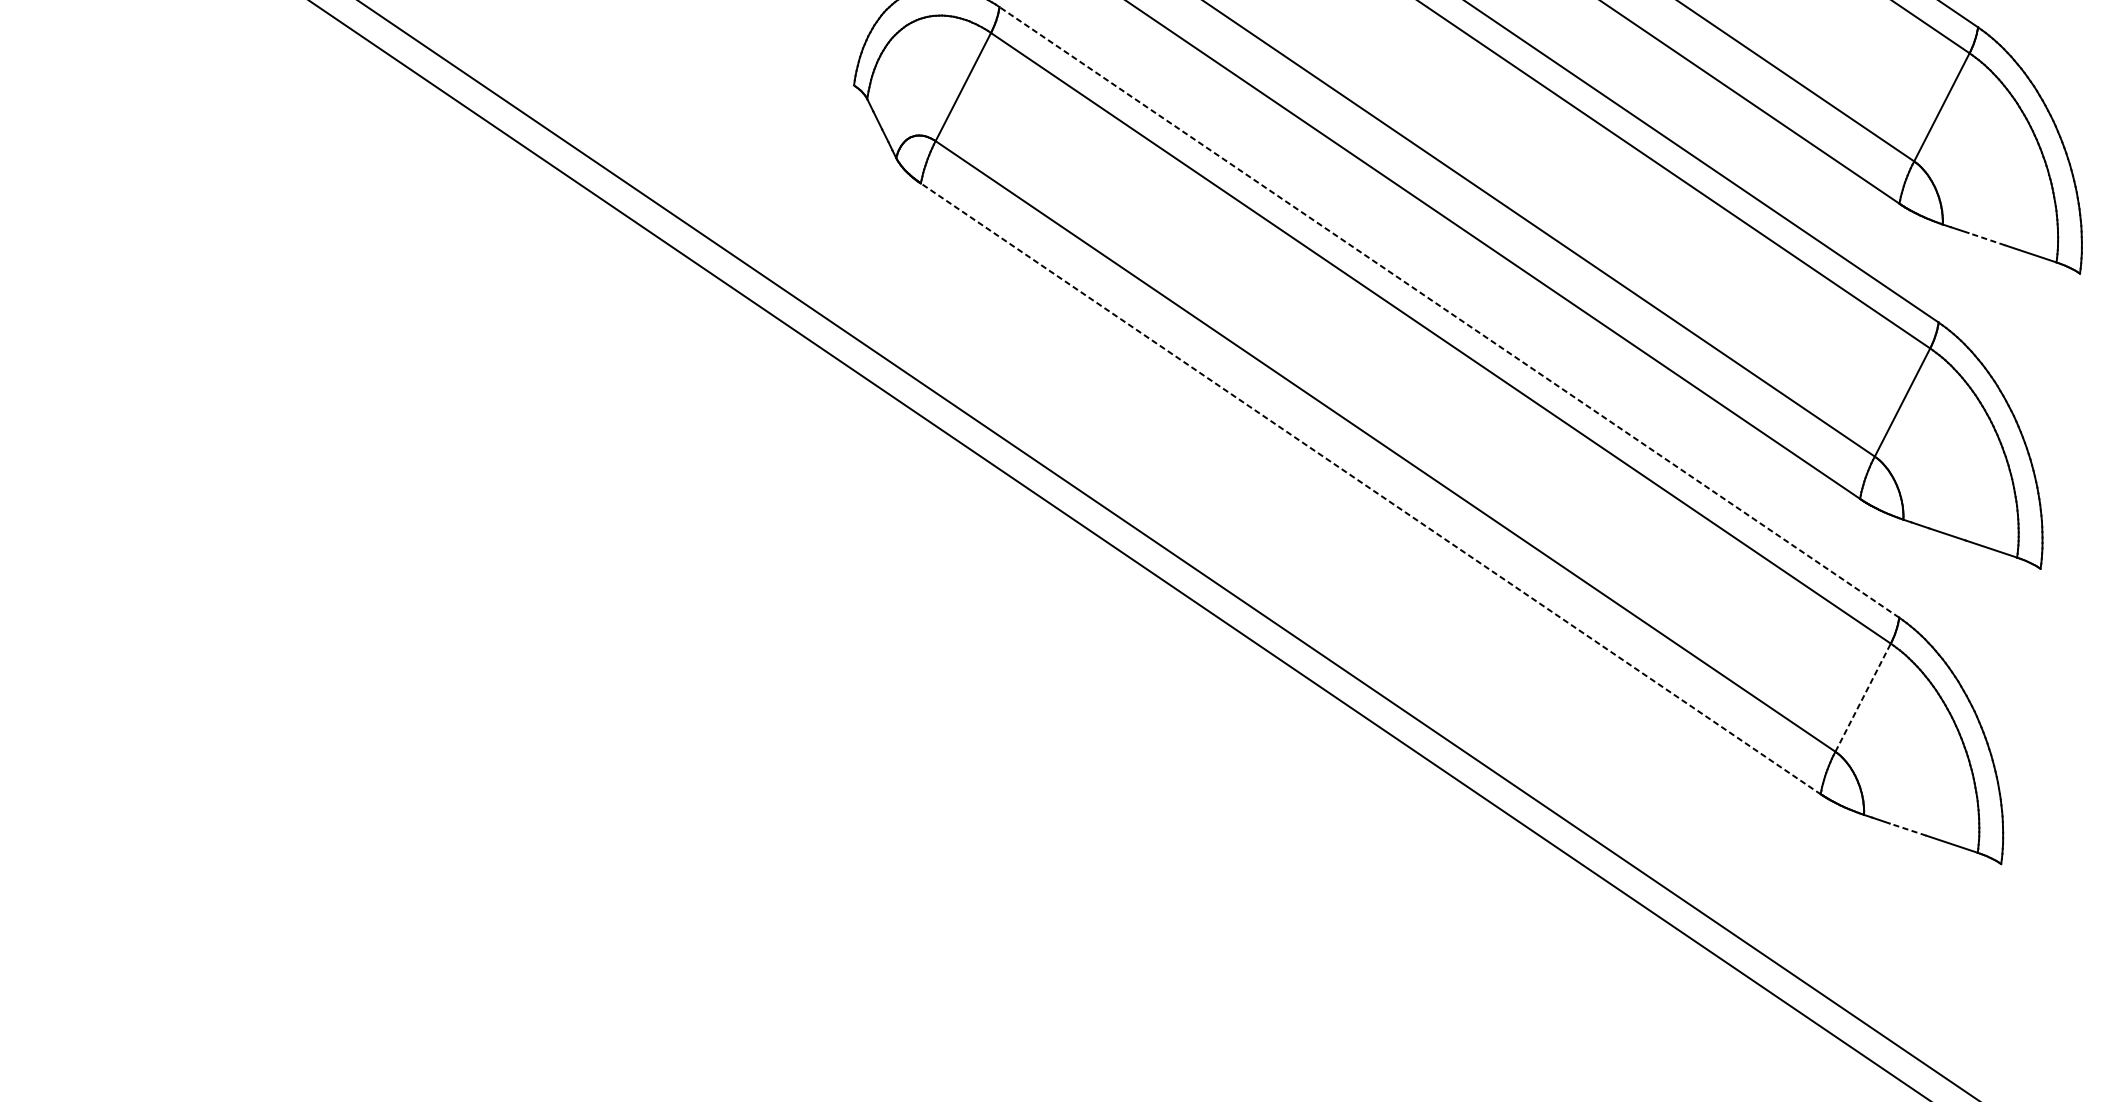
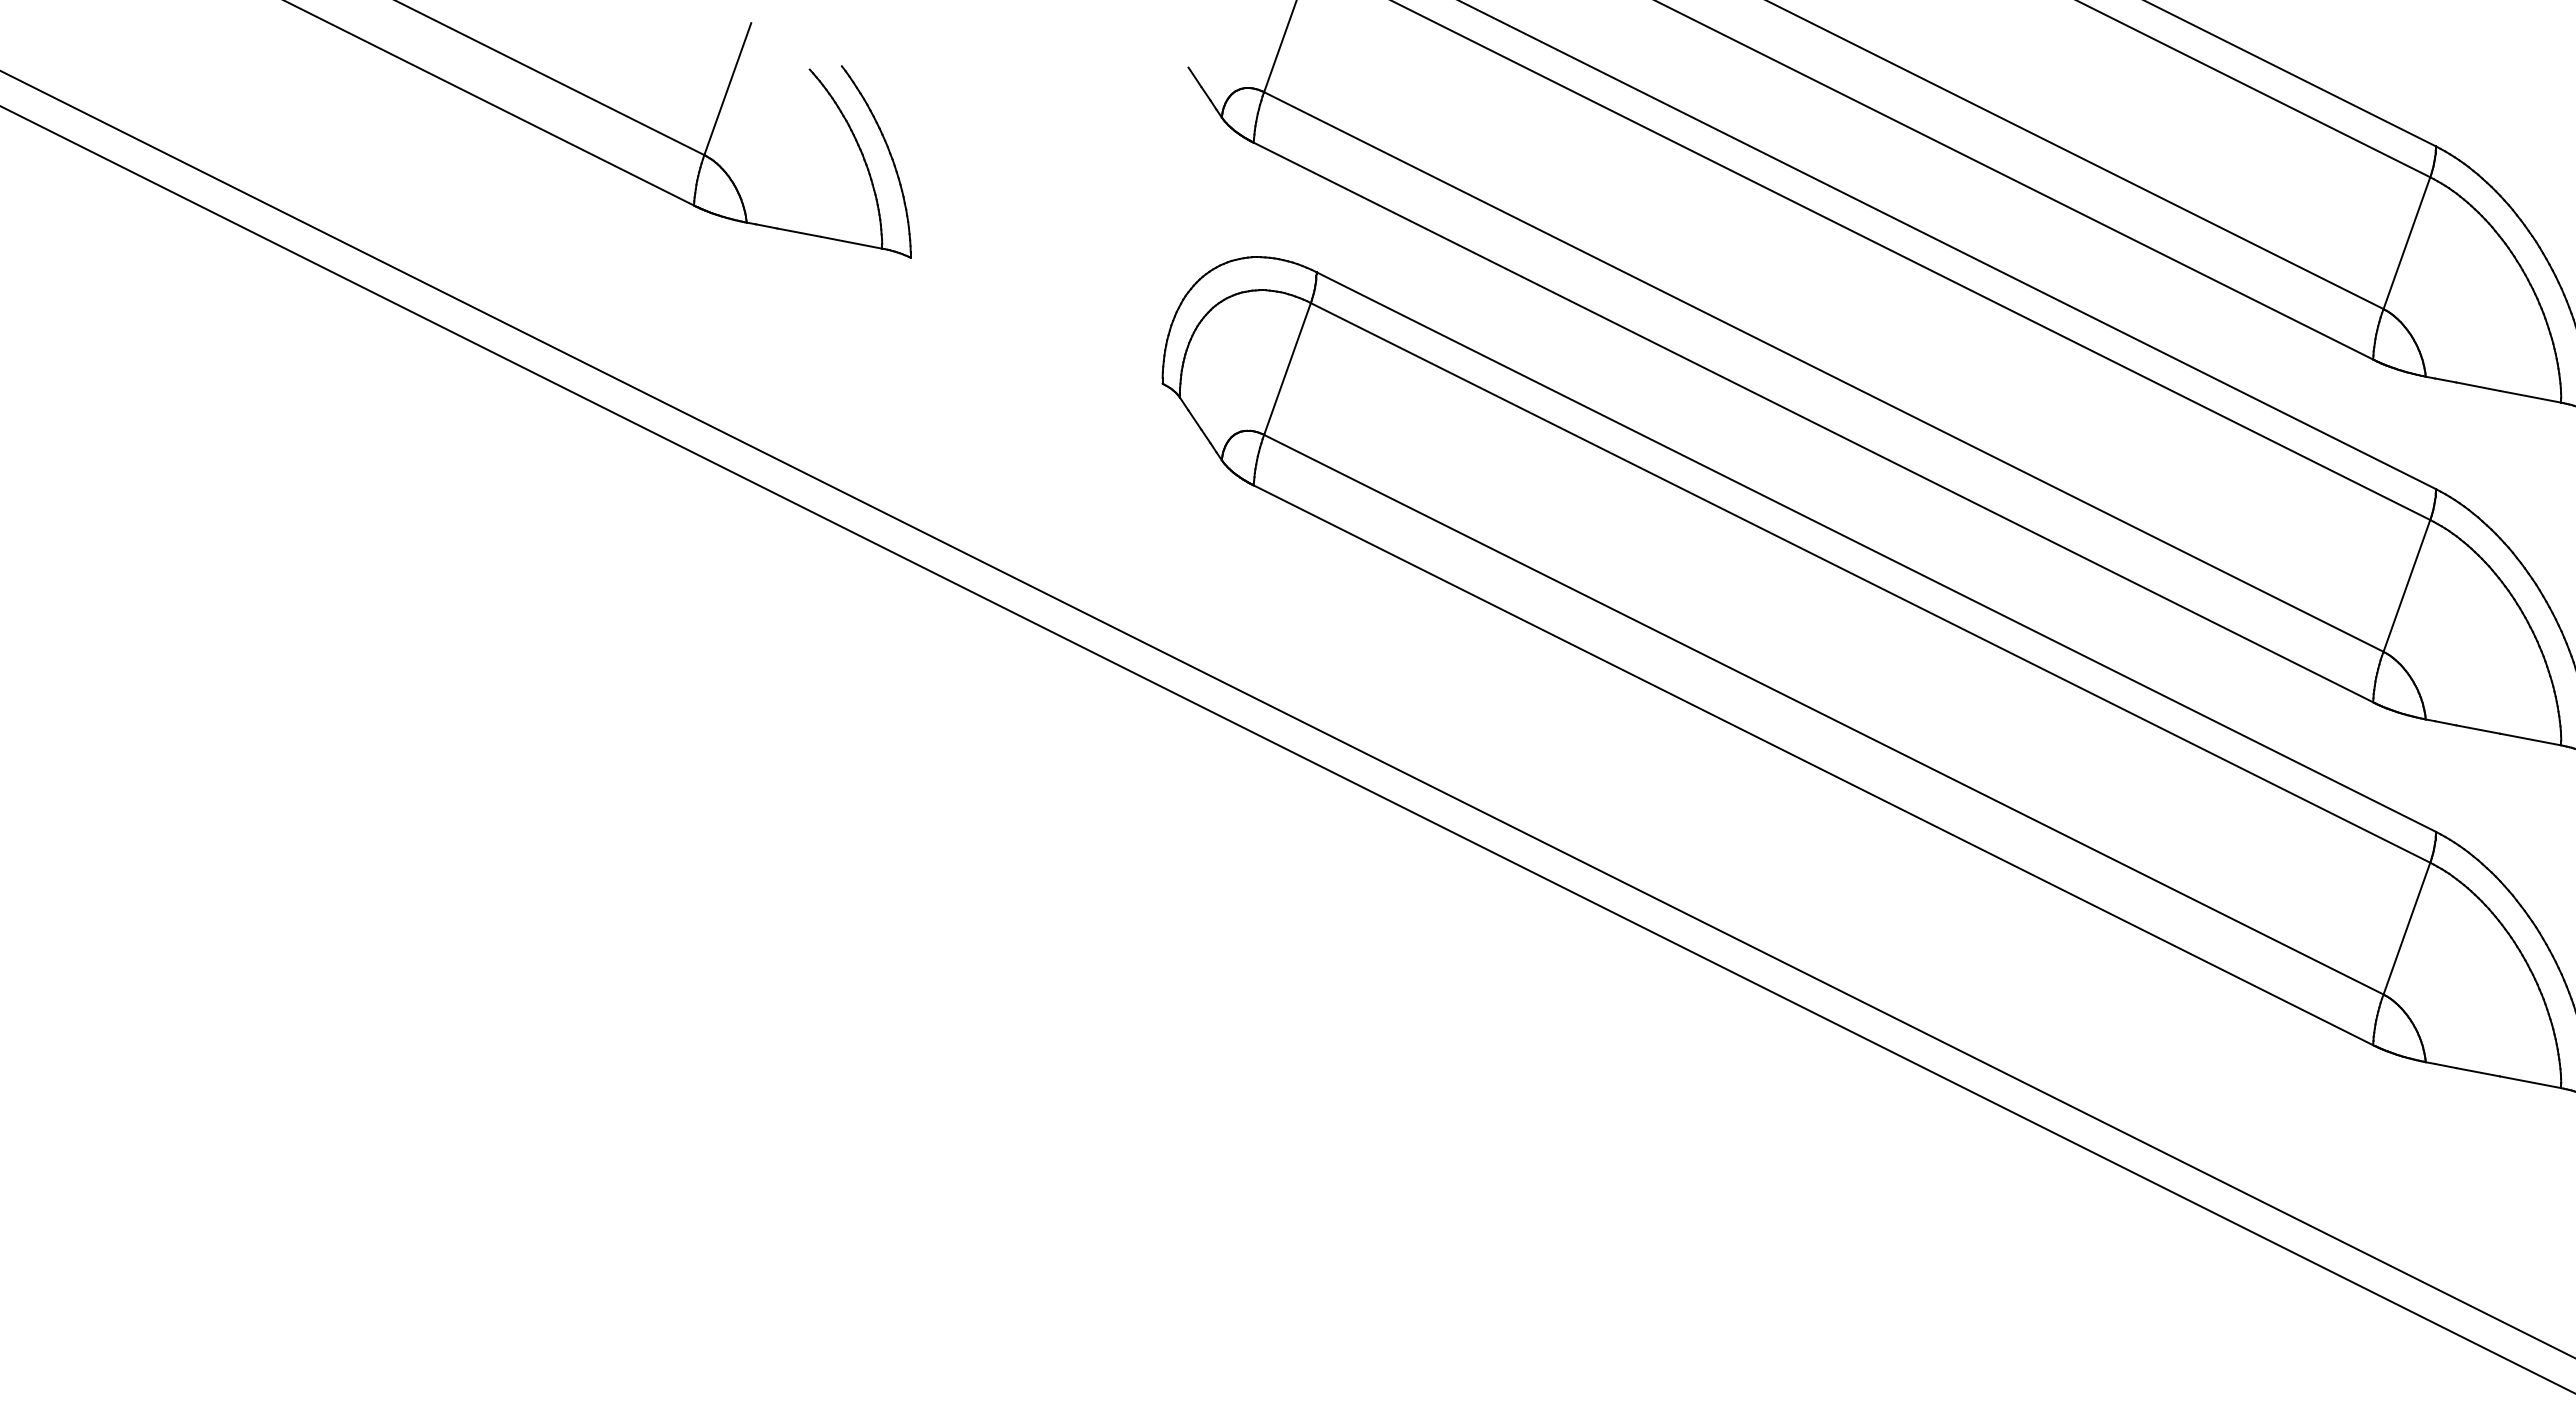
line: (1986, 238) -> (2477, 386), dashed -> solid
line: (1449, 312) -> (1876, 552), dashed -> solid
line: (1370, 489) -> (1813, 765), dashed -> solid
line: (1862, 697) -> (2406, 928), dashed -> solid
line: (1907, 829) -> (2477, 1072), dashed -> solid

